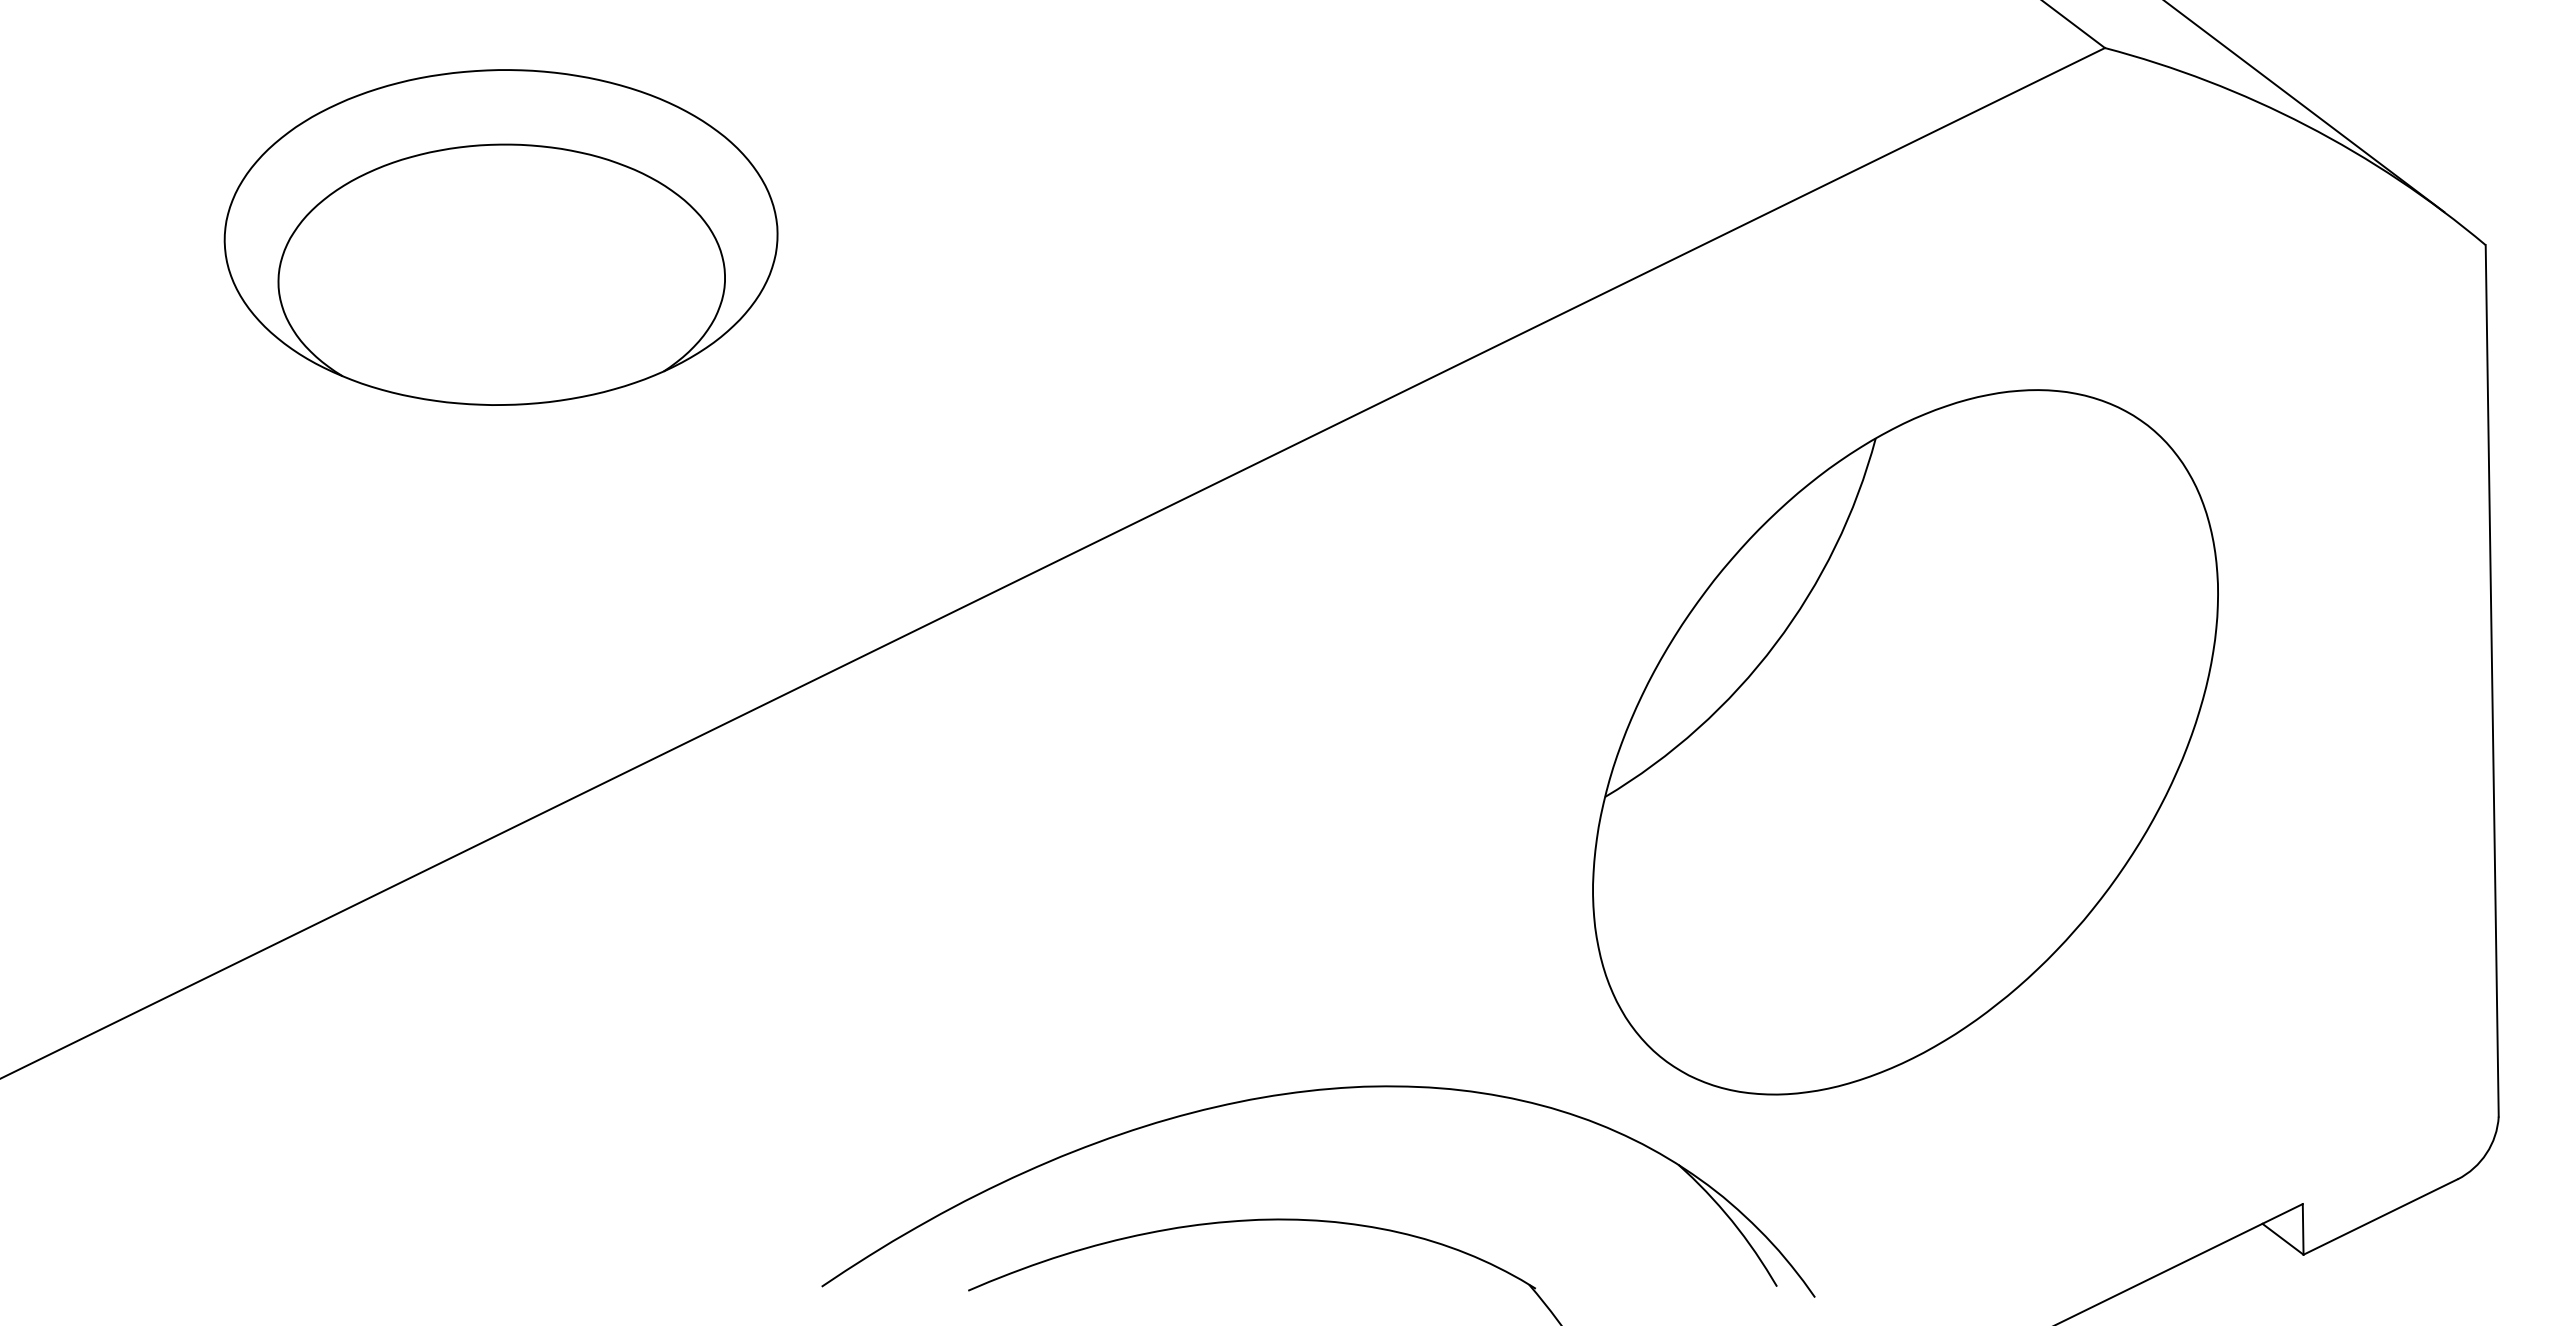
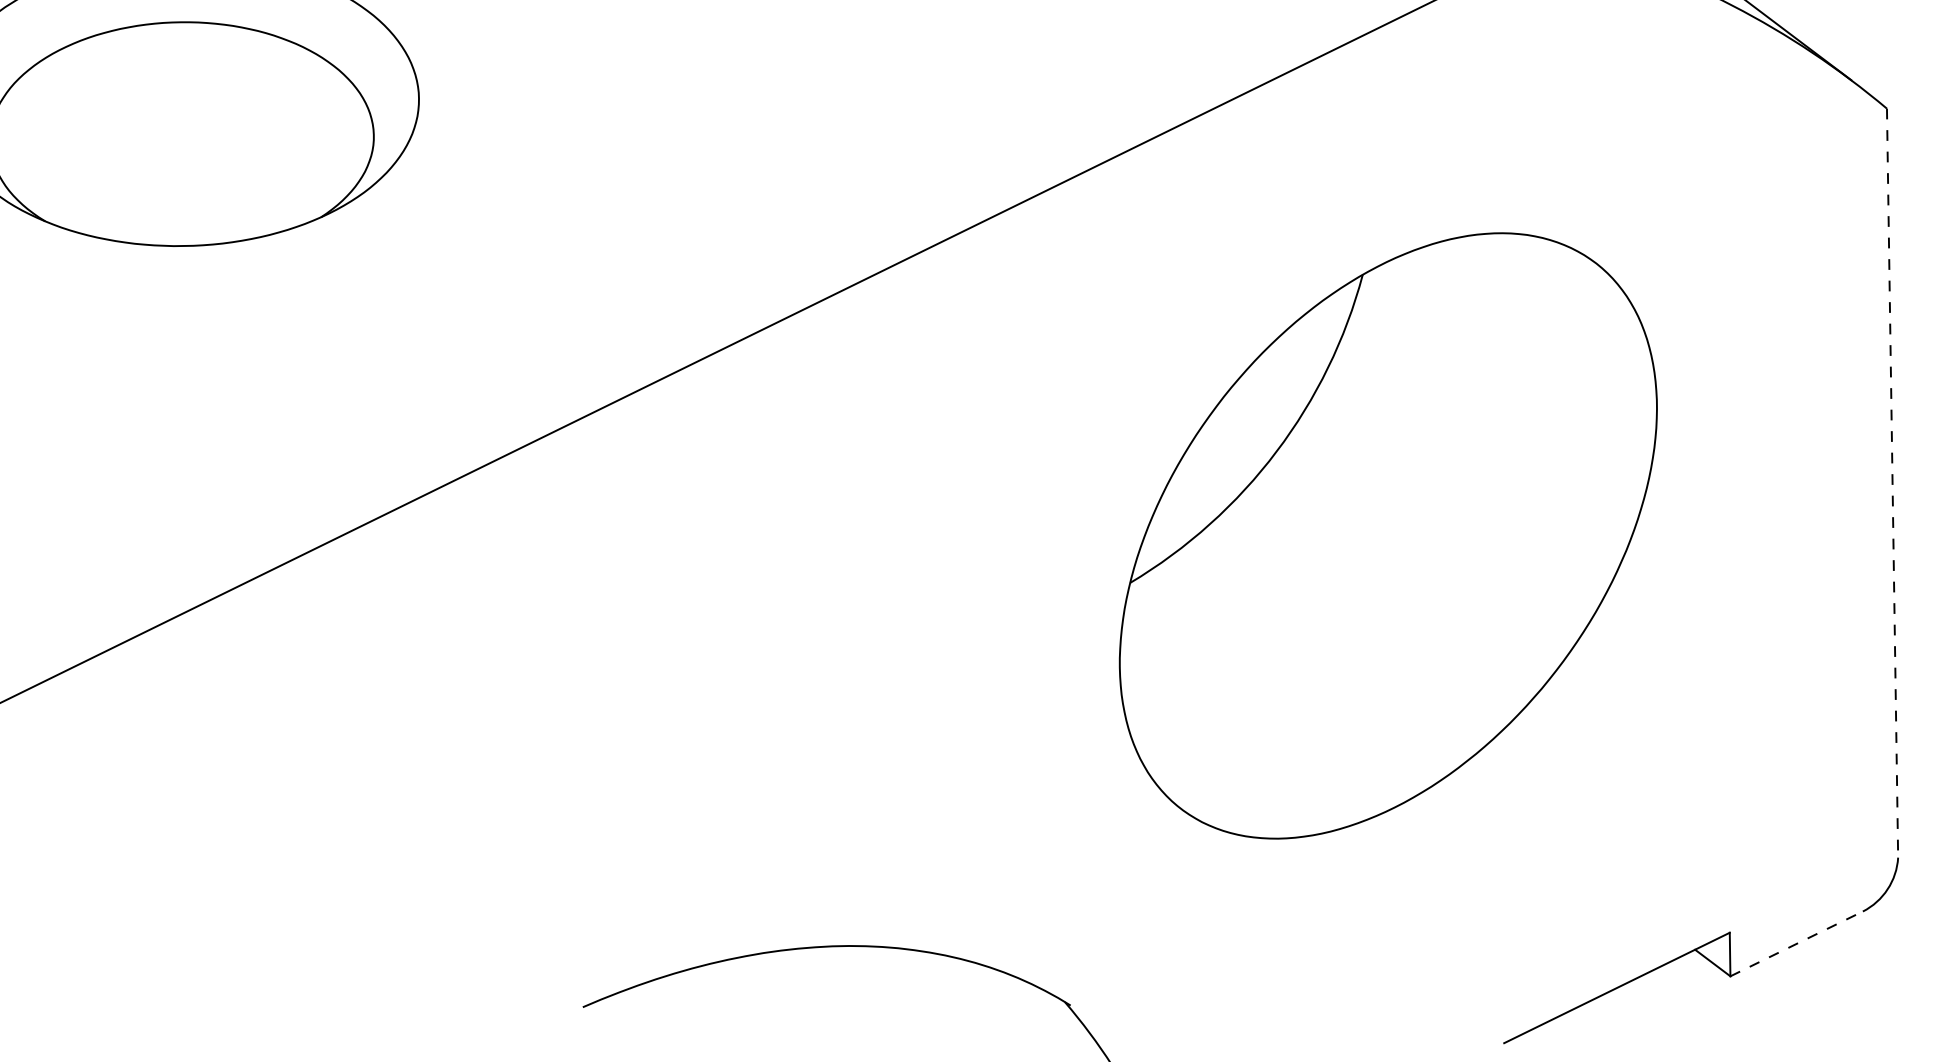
line: (2492, 680) -> (1892, 482), solid -> dashed
part: (1307, 1092) -> (874, 836), removed
line: (2380, 1217) -> (1796, 944), solid -> dashed

